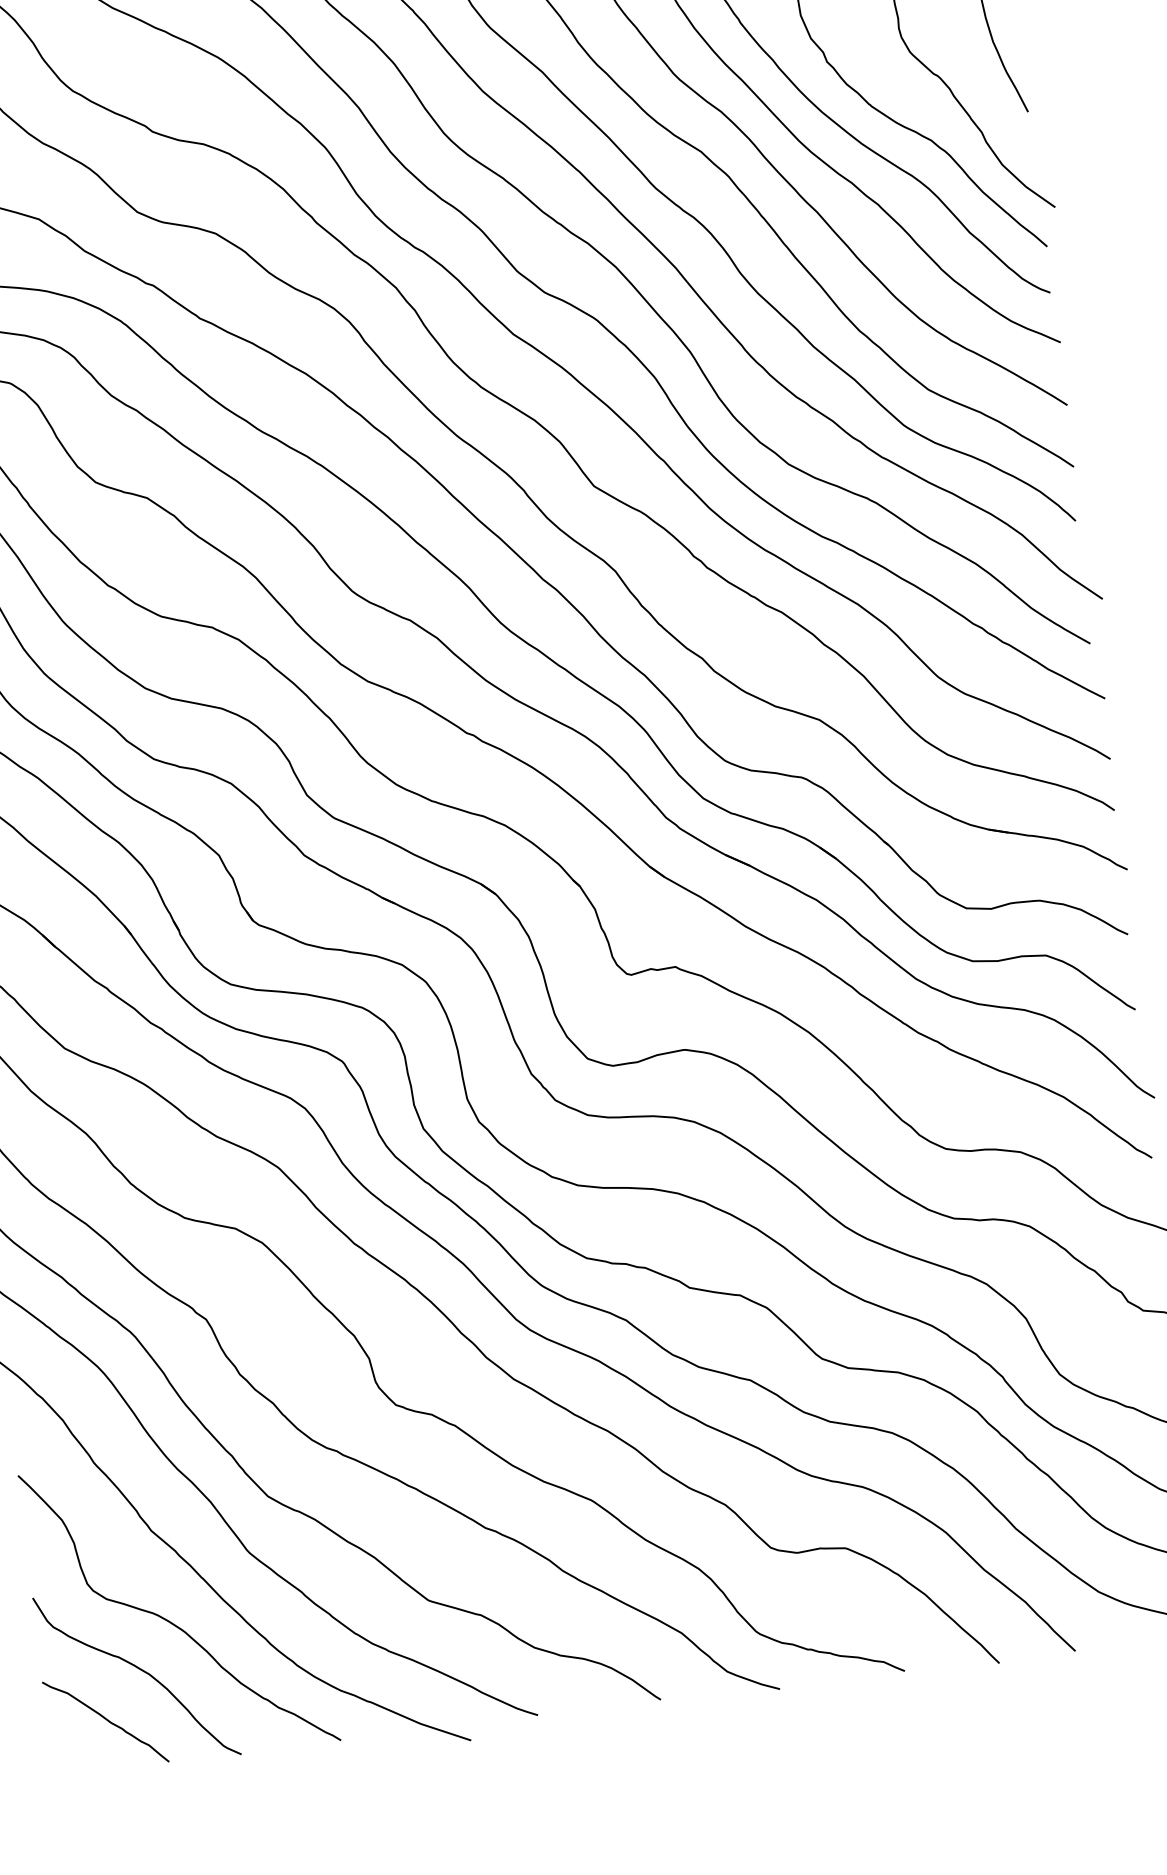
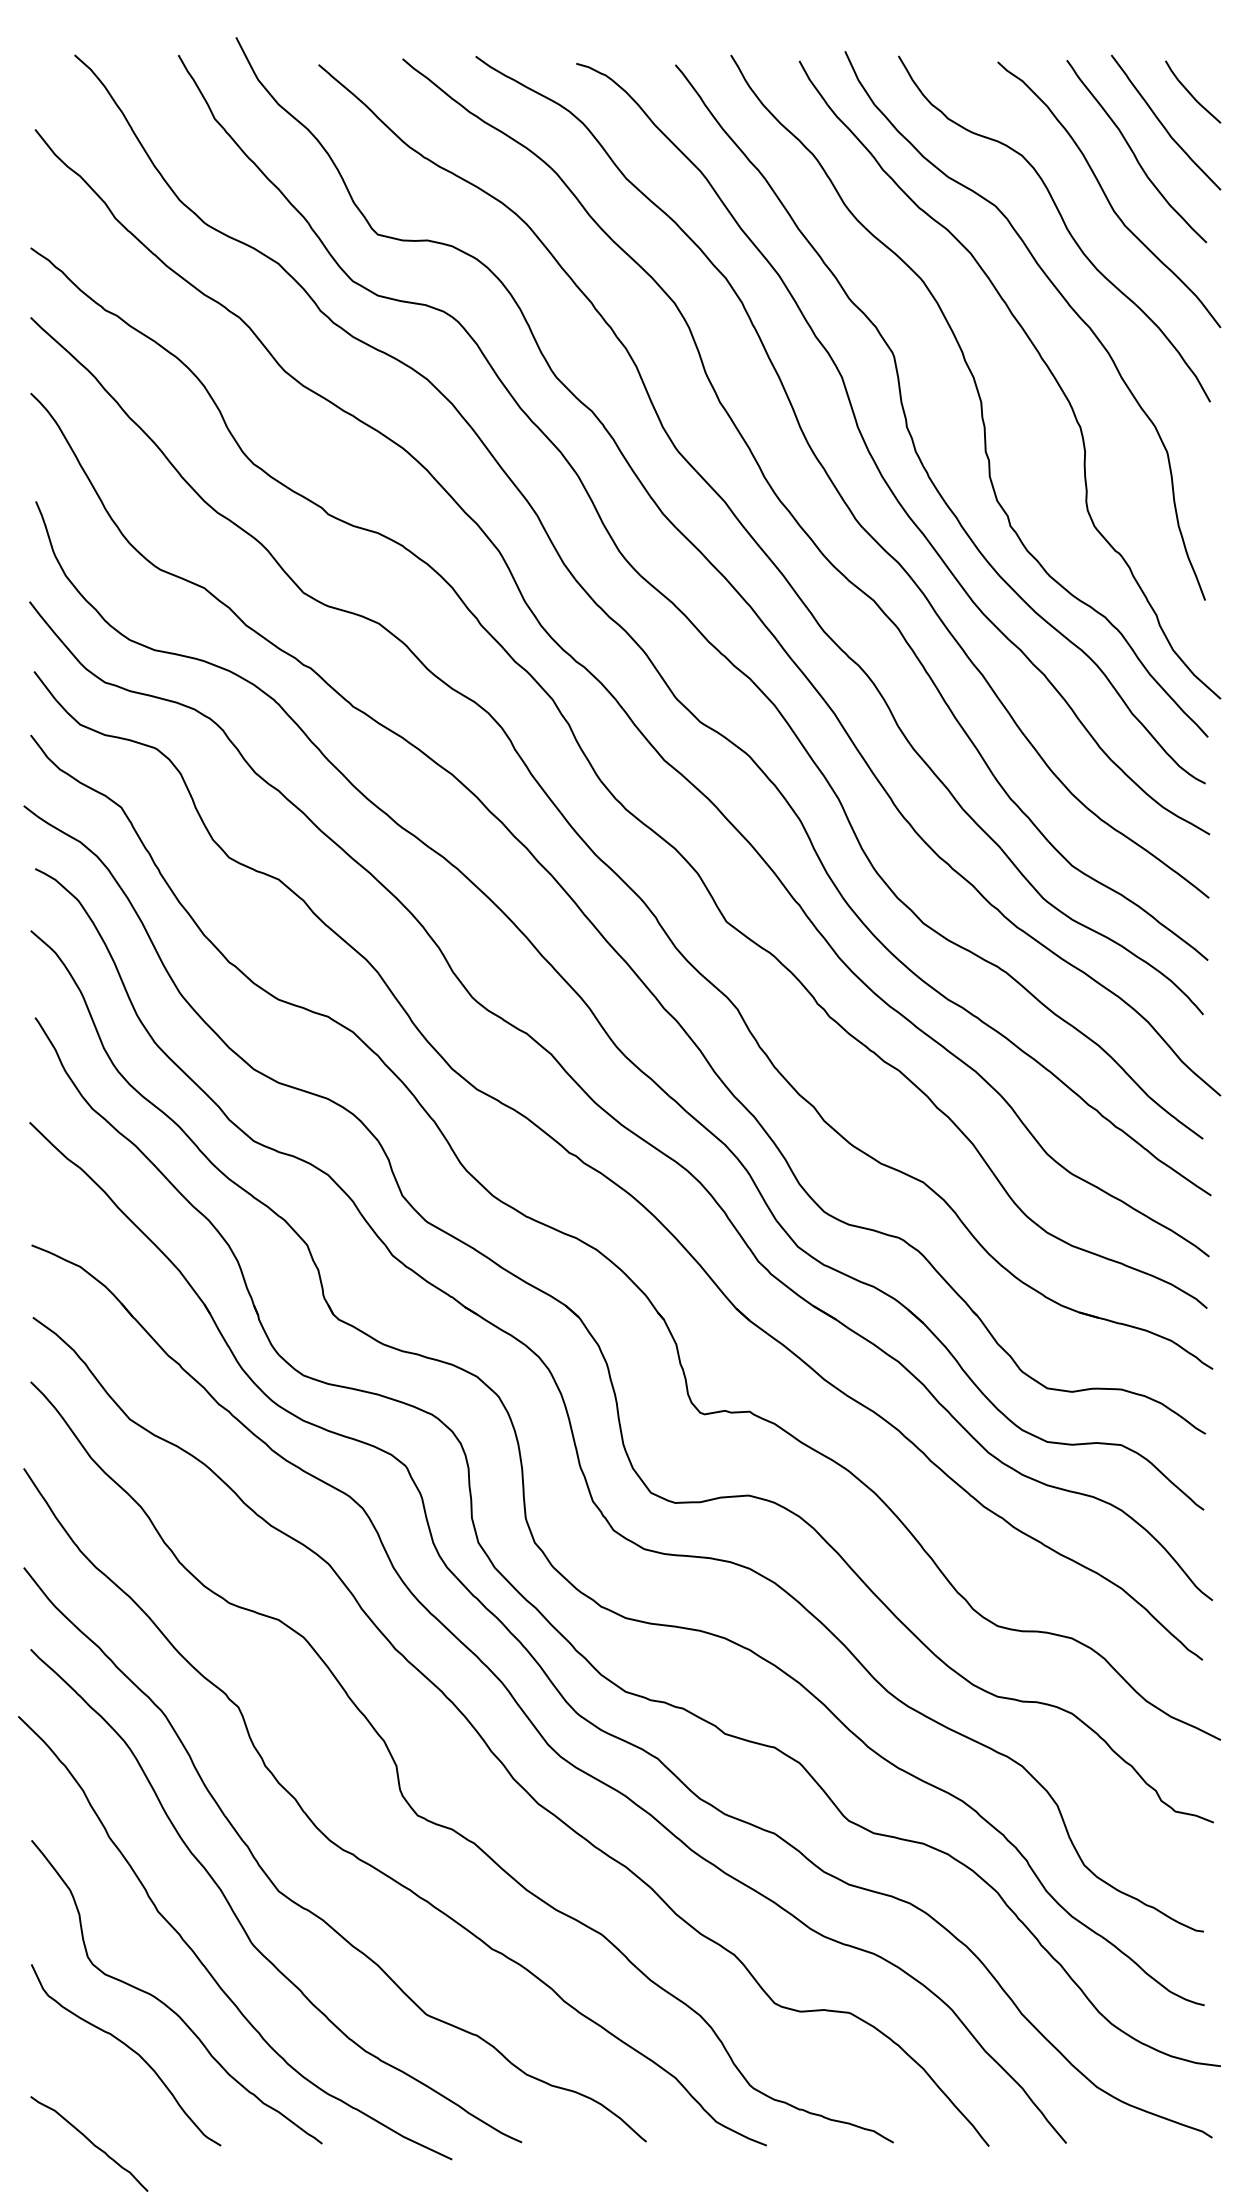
curve: (106, 1720) -> (90, 2142), moved

